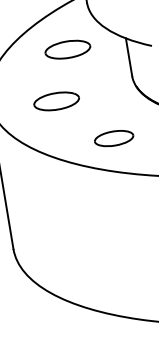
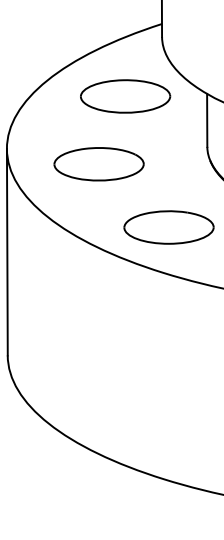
part: (67, 49) -> (125, 96), size x1.43
part: (56, 101) -> (98, 164), size x1.43
part: (113, 138) -> (168, 227), size x1.67

